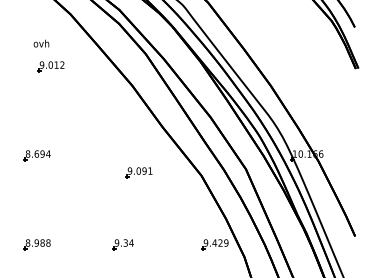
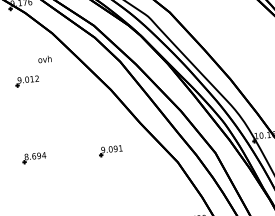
text: (41, 43) -> (44, 59), moved
part: (50, 66) -> (26, 80), moved
part: (138, 172) -> (110, 150), moved

